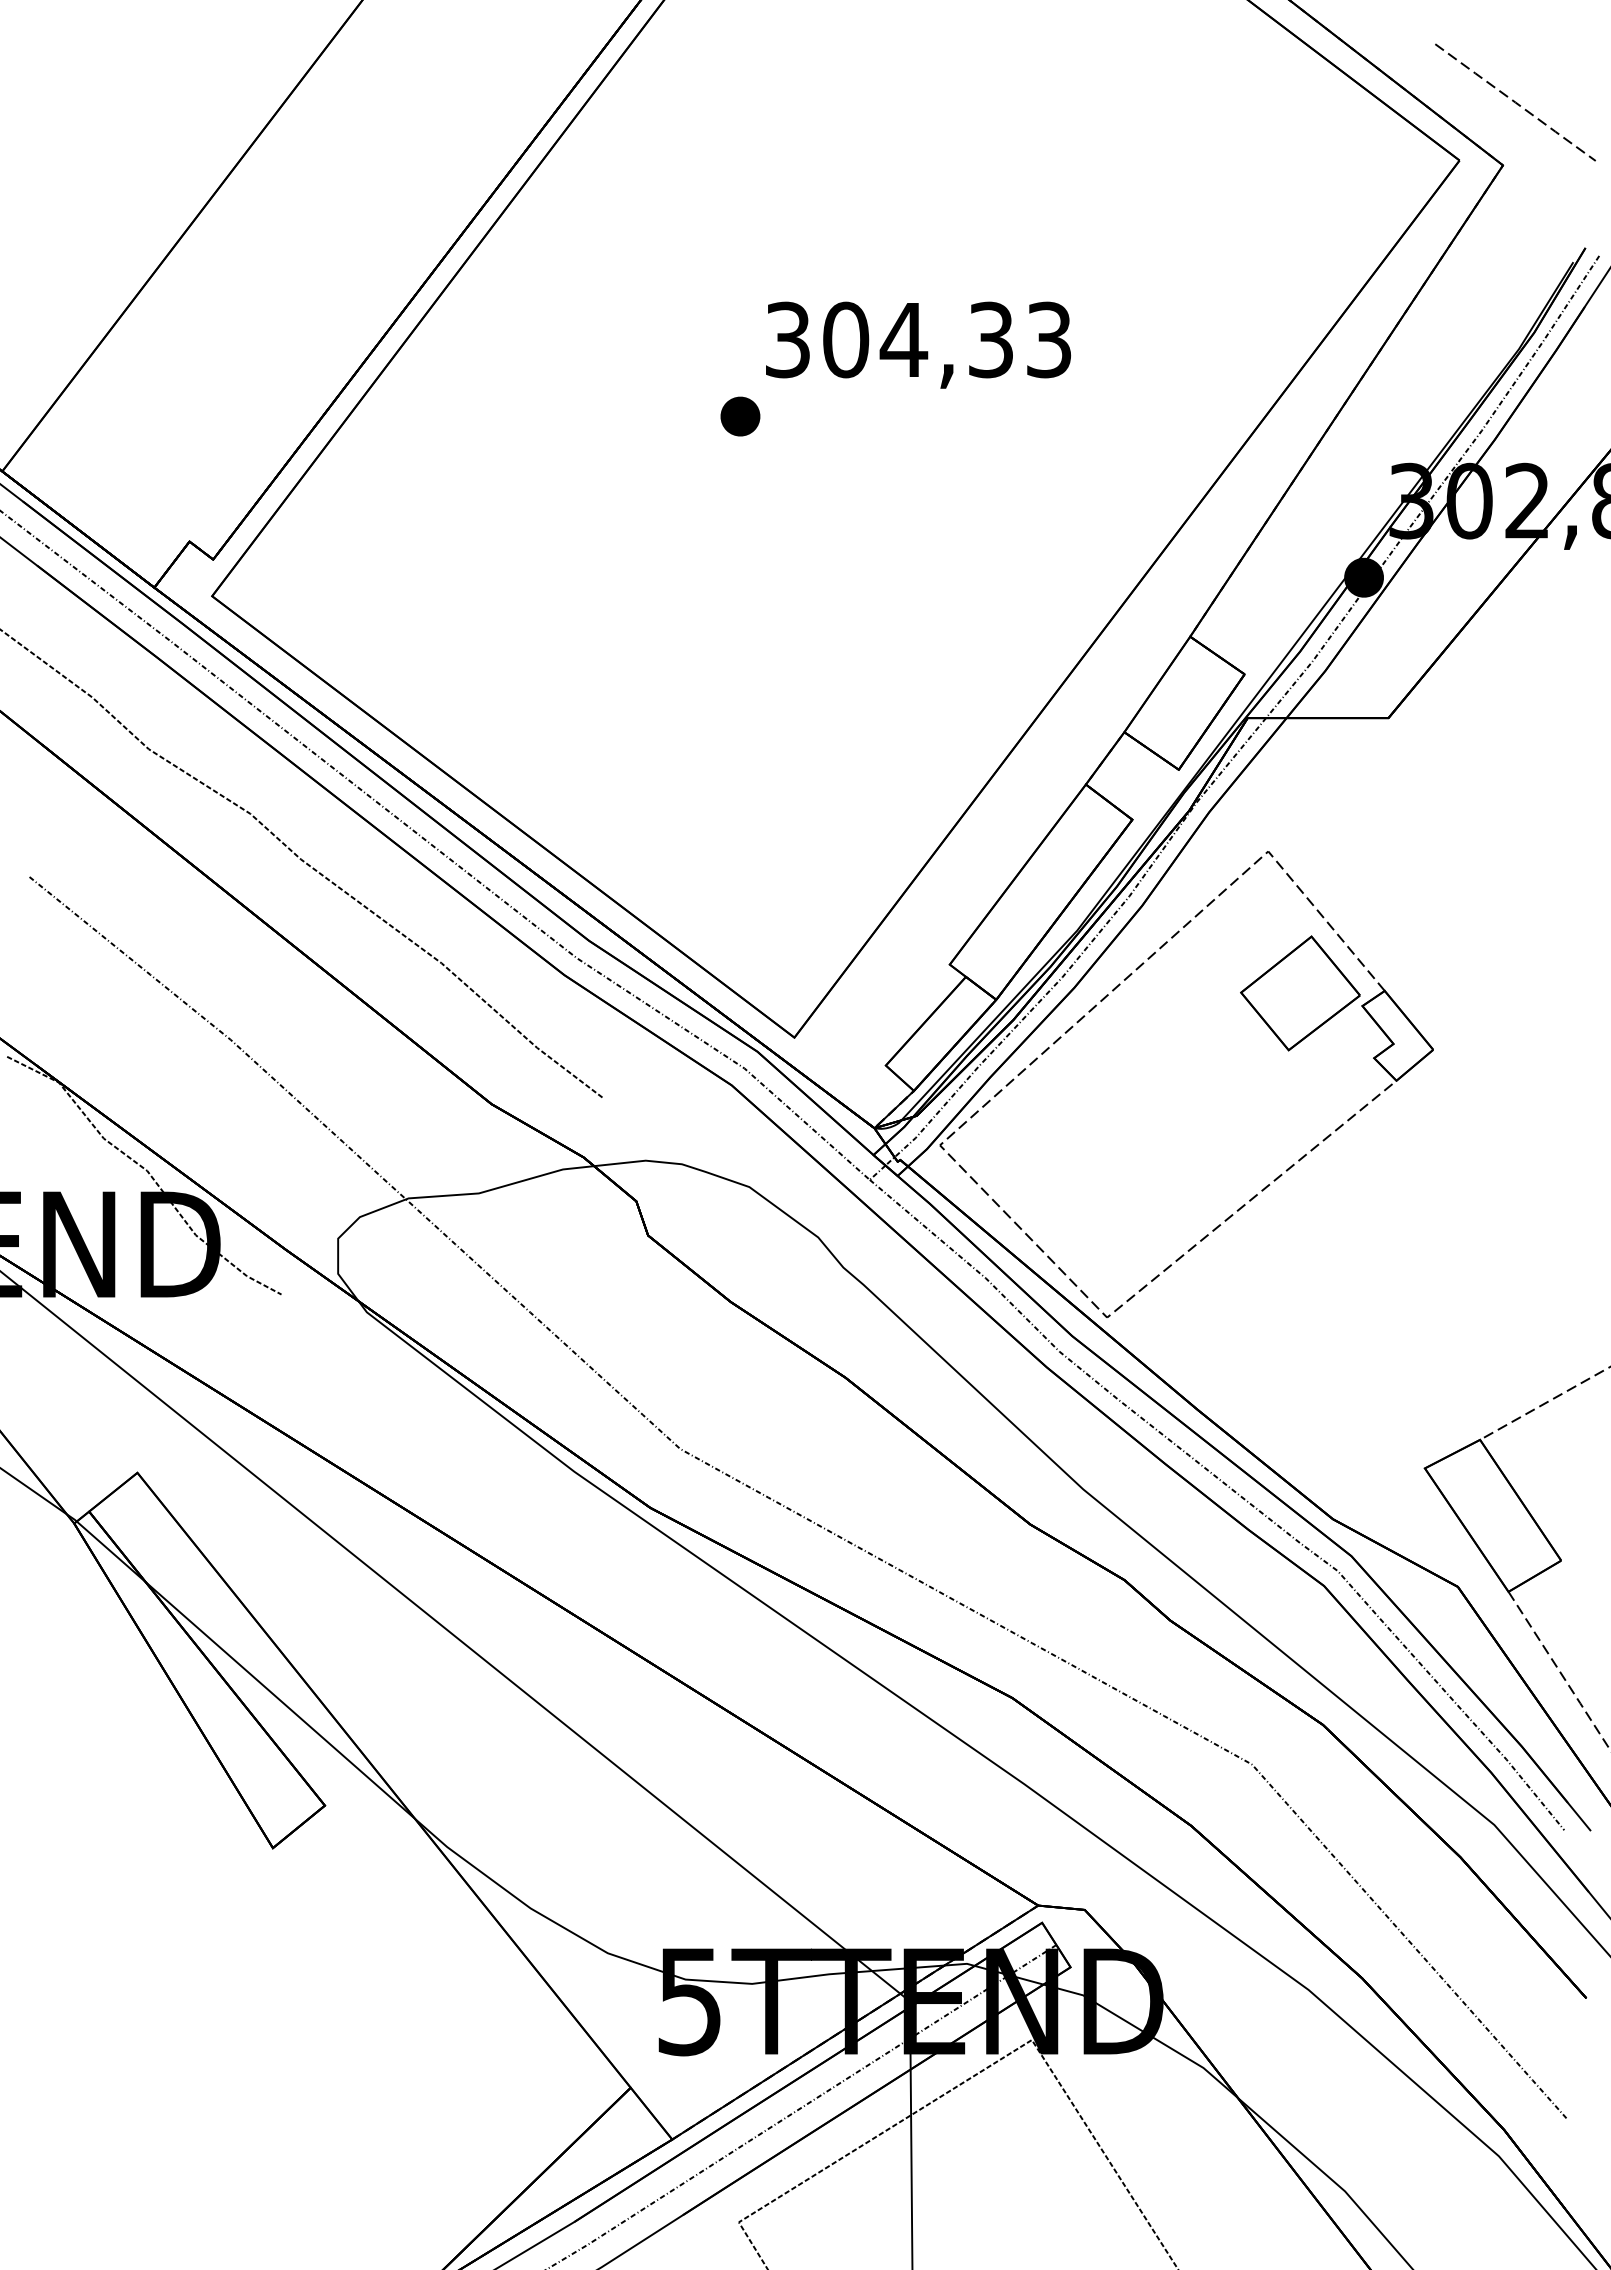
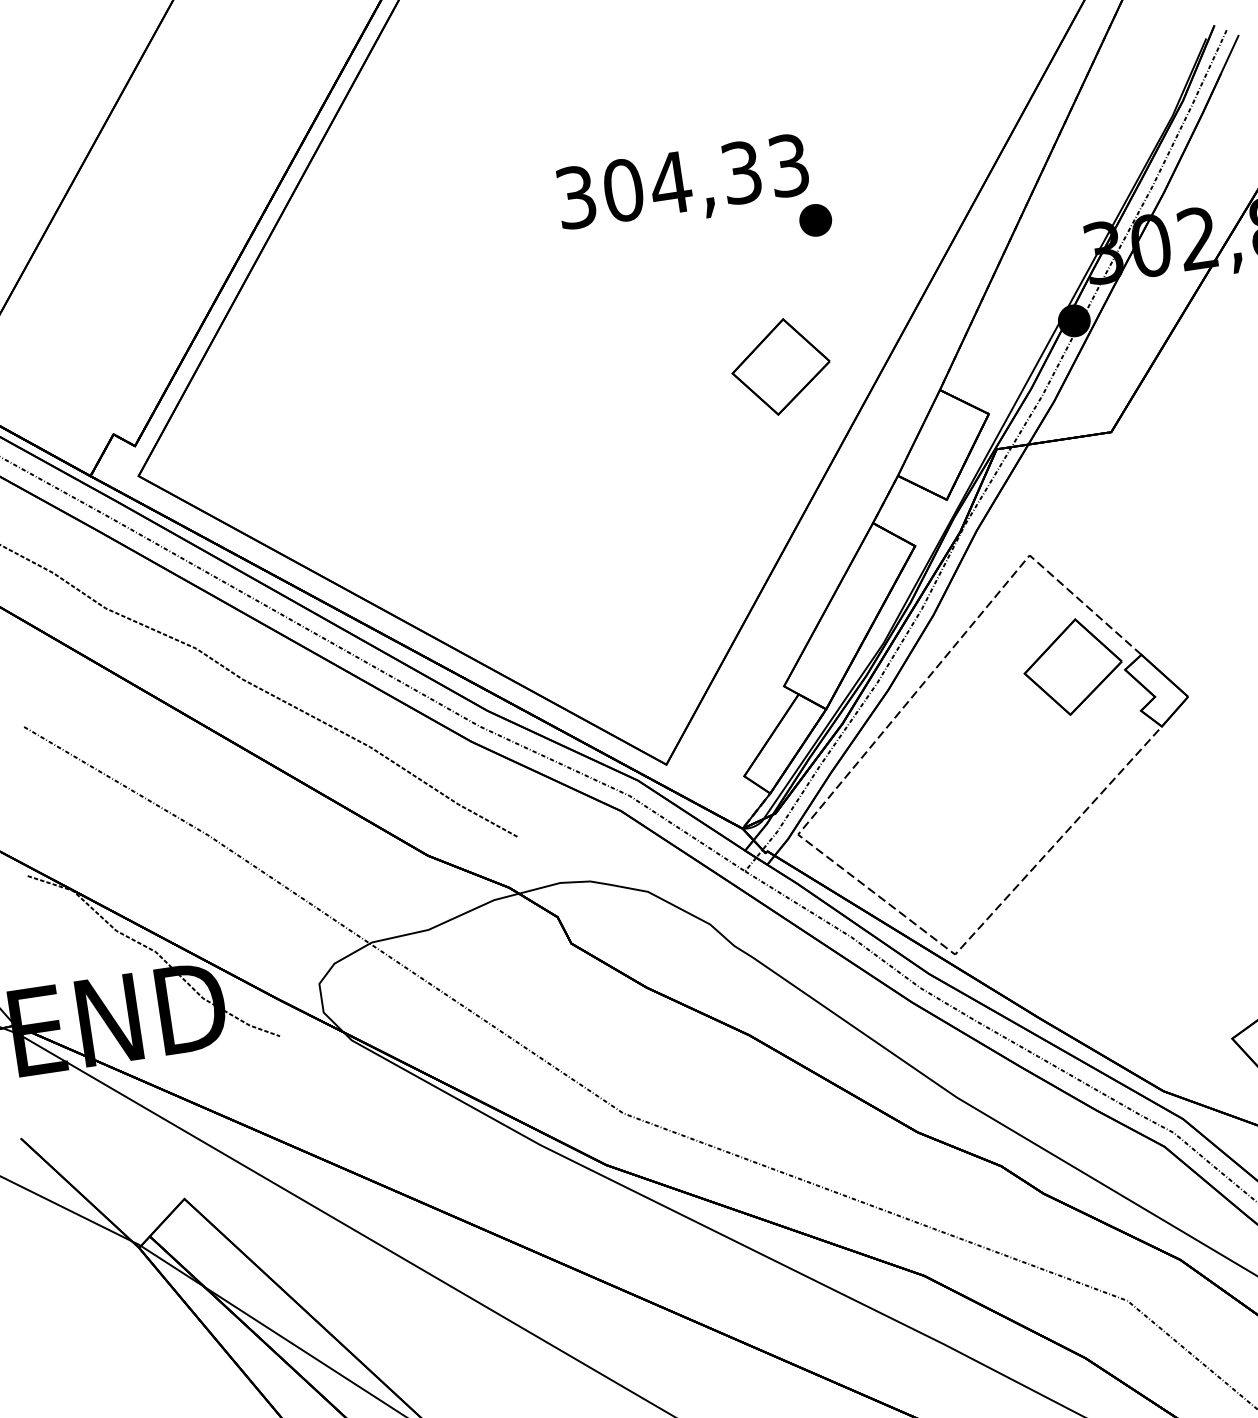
part: (740, 416) -> (815, 220), moved
part: (1003, 580) -> (781, 367), added

